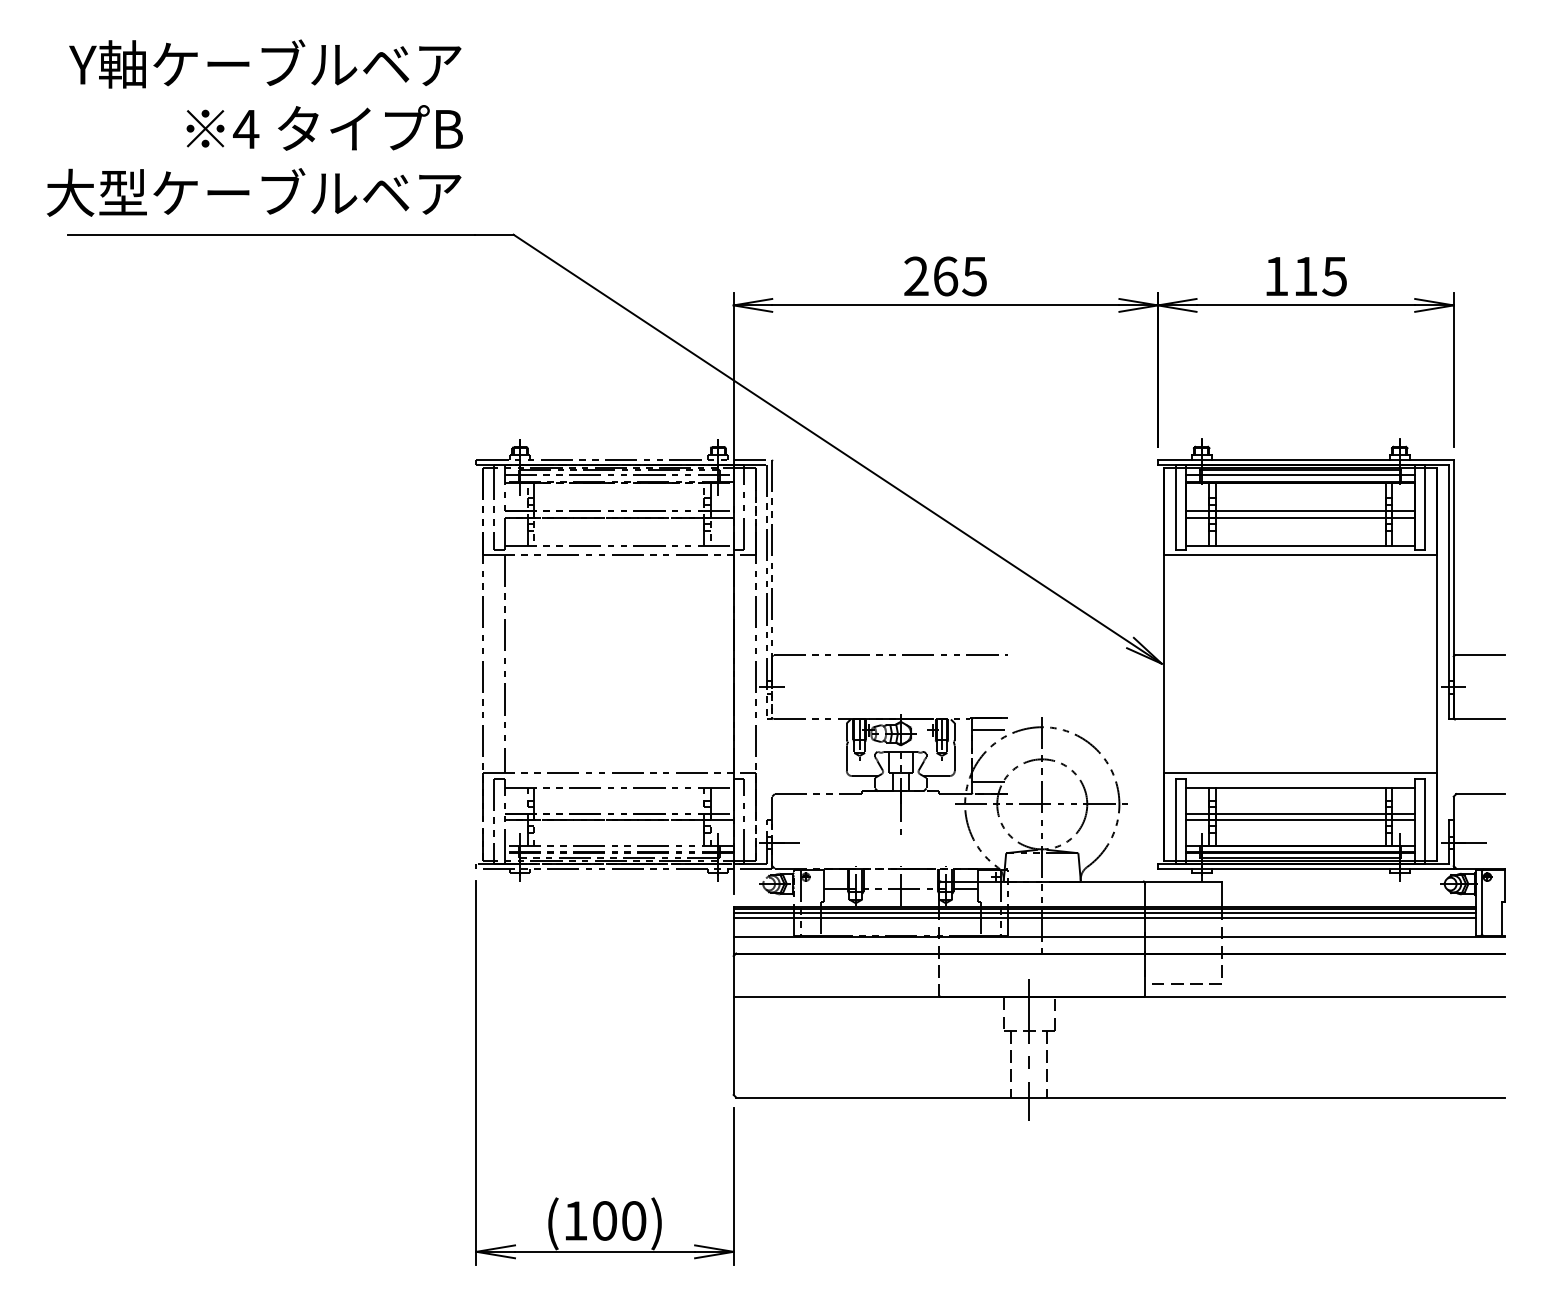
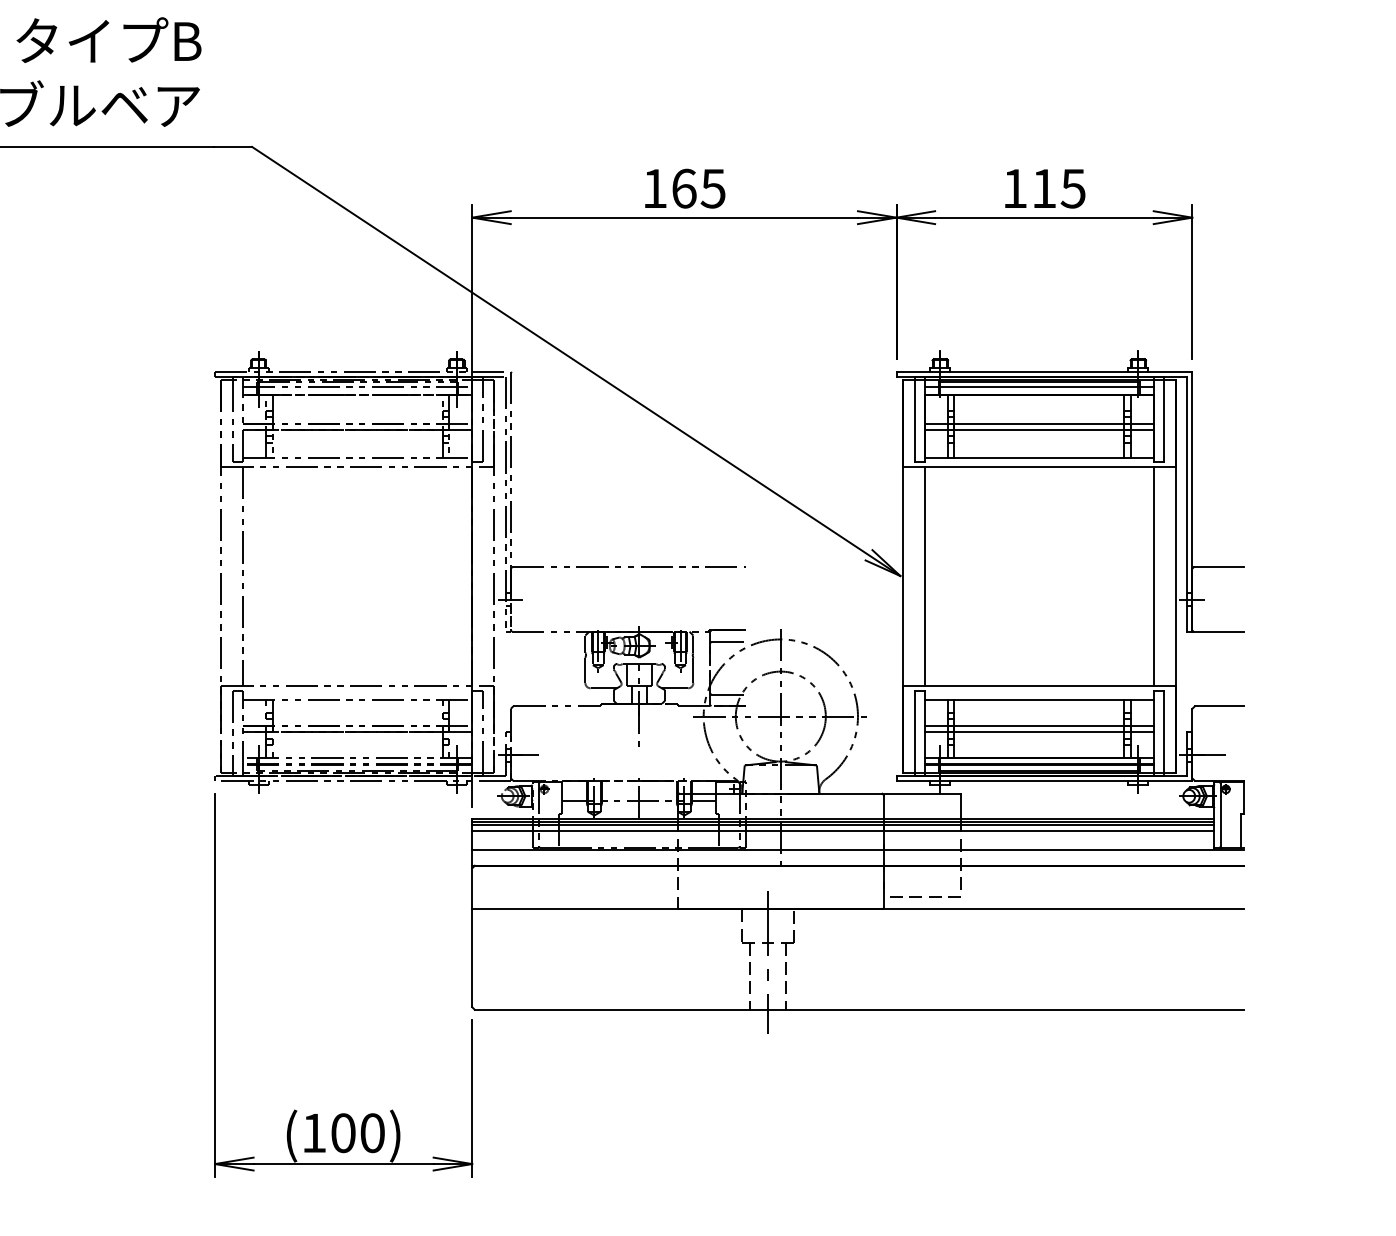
text: (916, 275) -> (655, 187), 265 -> 165
line: (1186, 663) -> (925, 575), added
line: (1415, 663) -> (1154, 575), added

